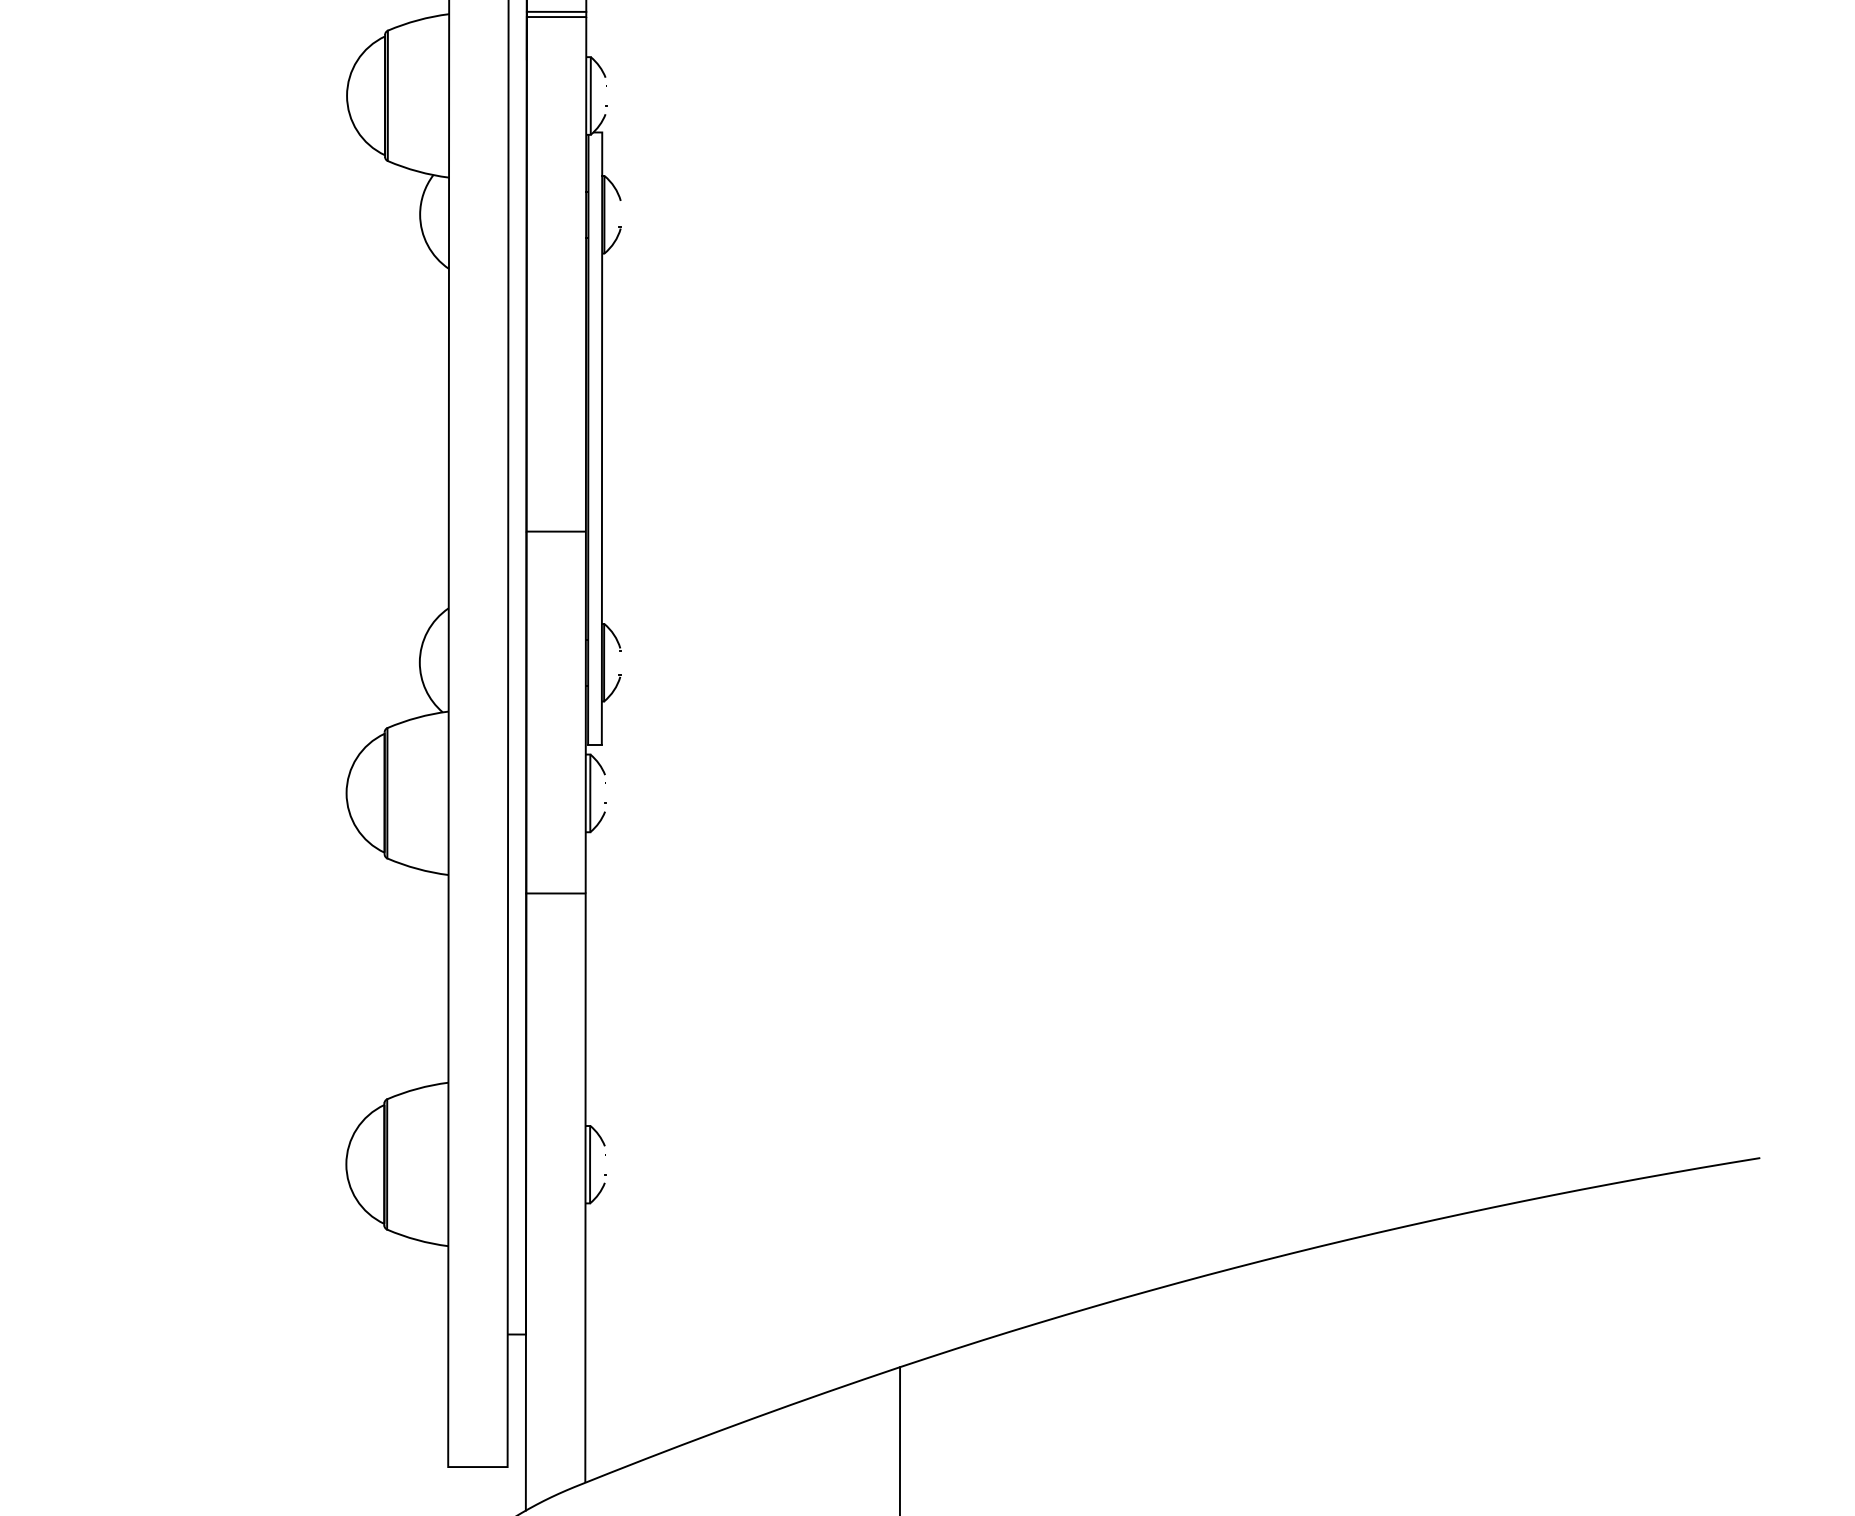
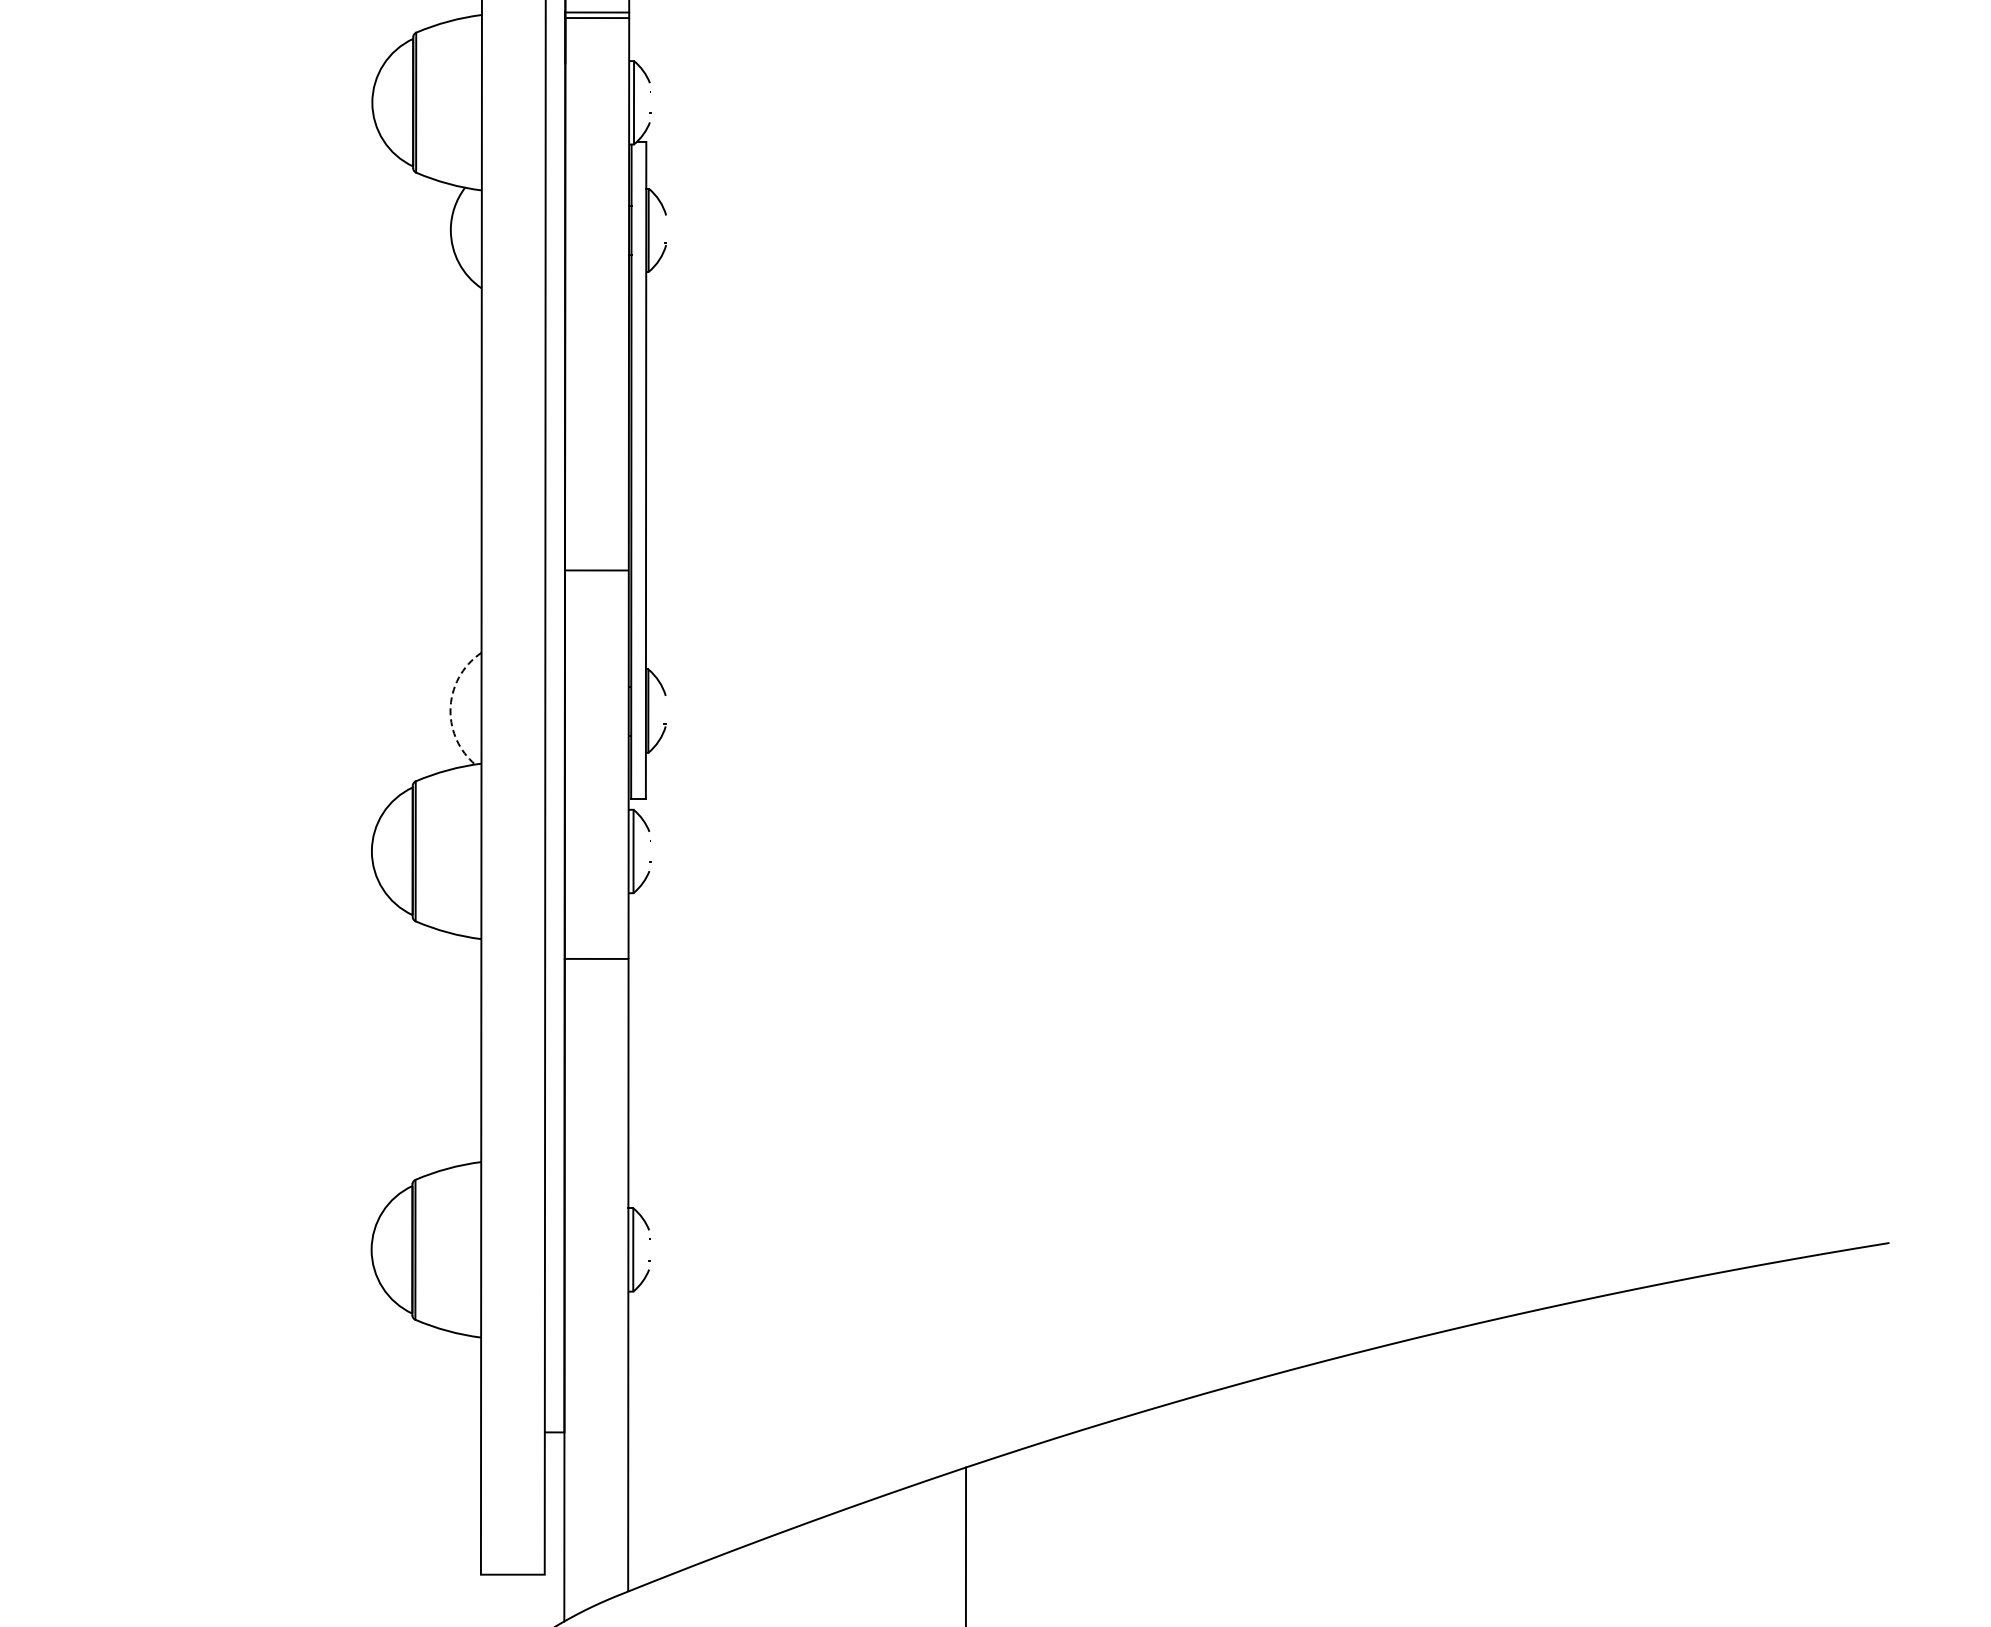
line: (419, 660) -> (450, 708), solid -> dashed

